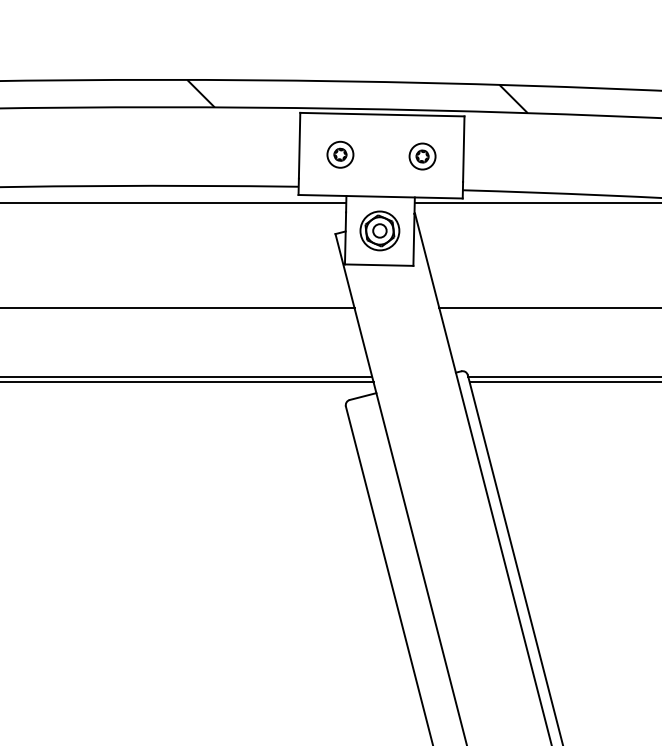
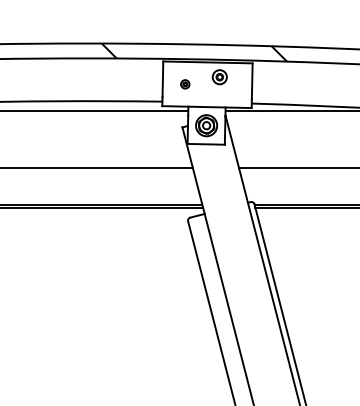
part: (341, 155) -> (185, 84), size x0.6
part: (421, 157) -> (219, 77), moved

